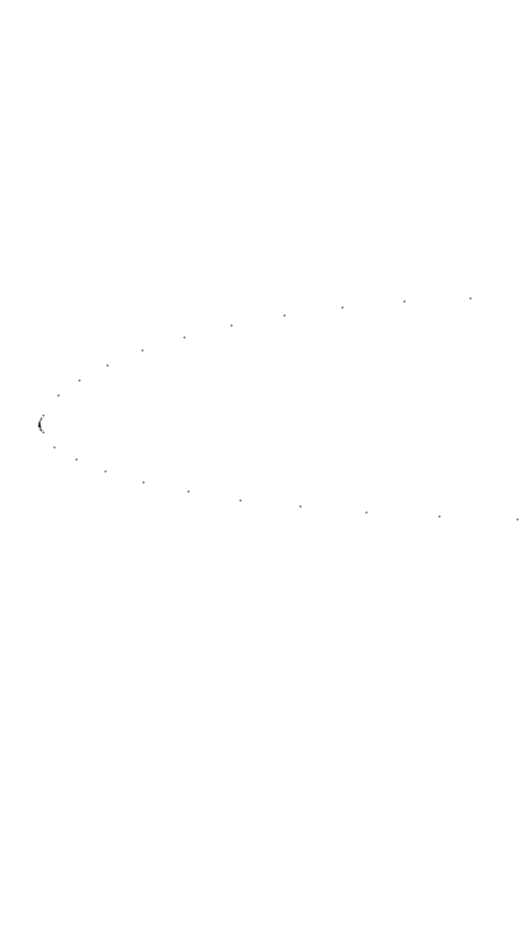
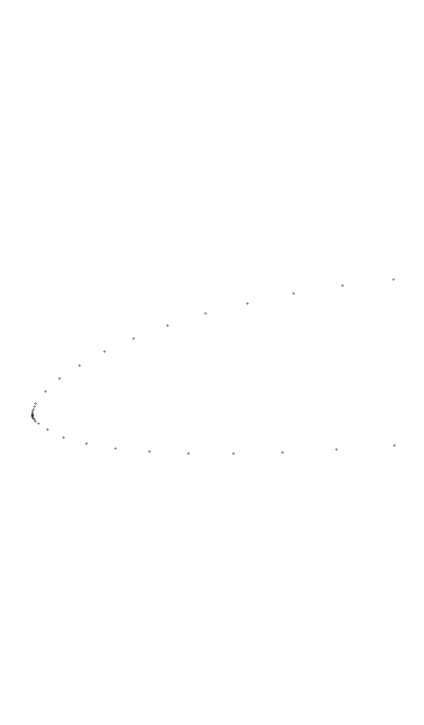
part: (42, 424) -> (35, 413), size x1.67

